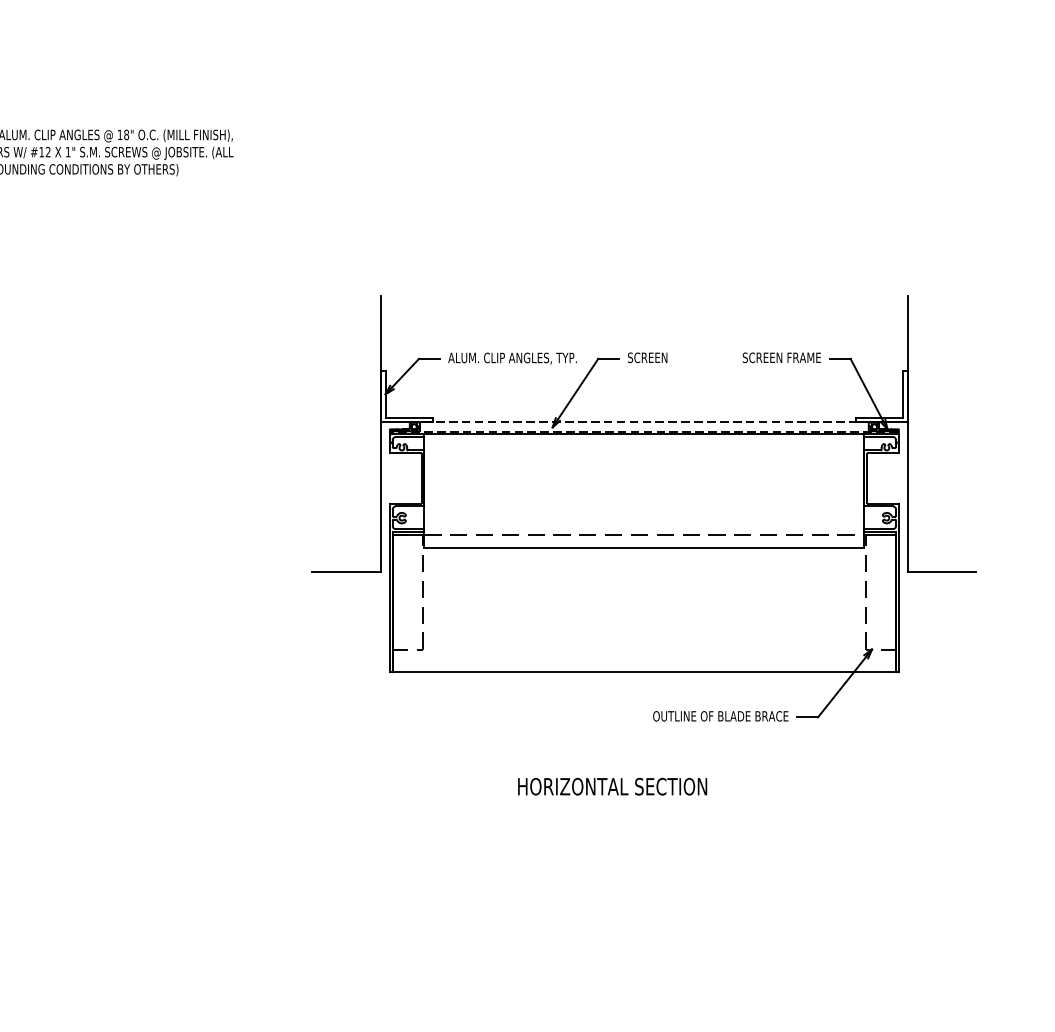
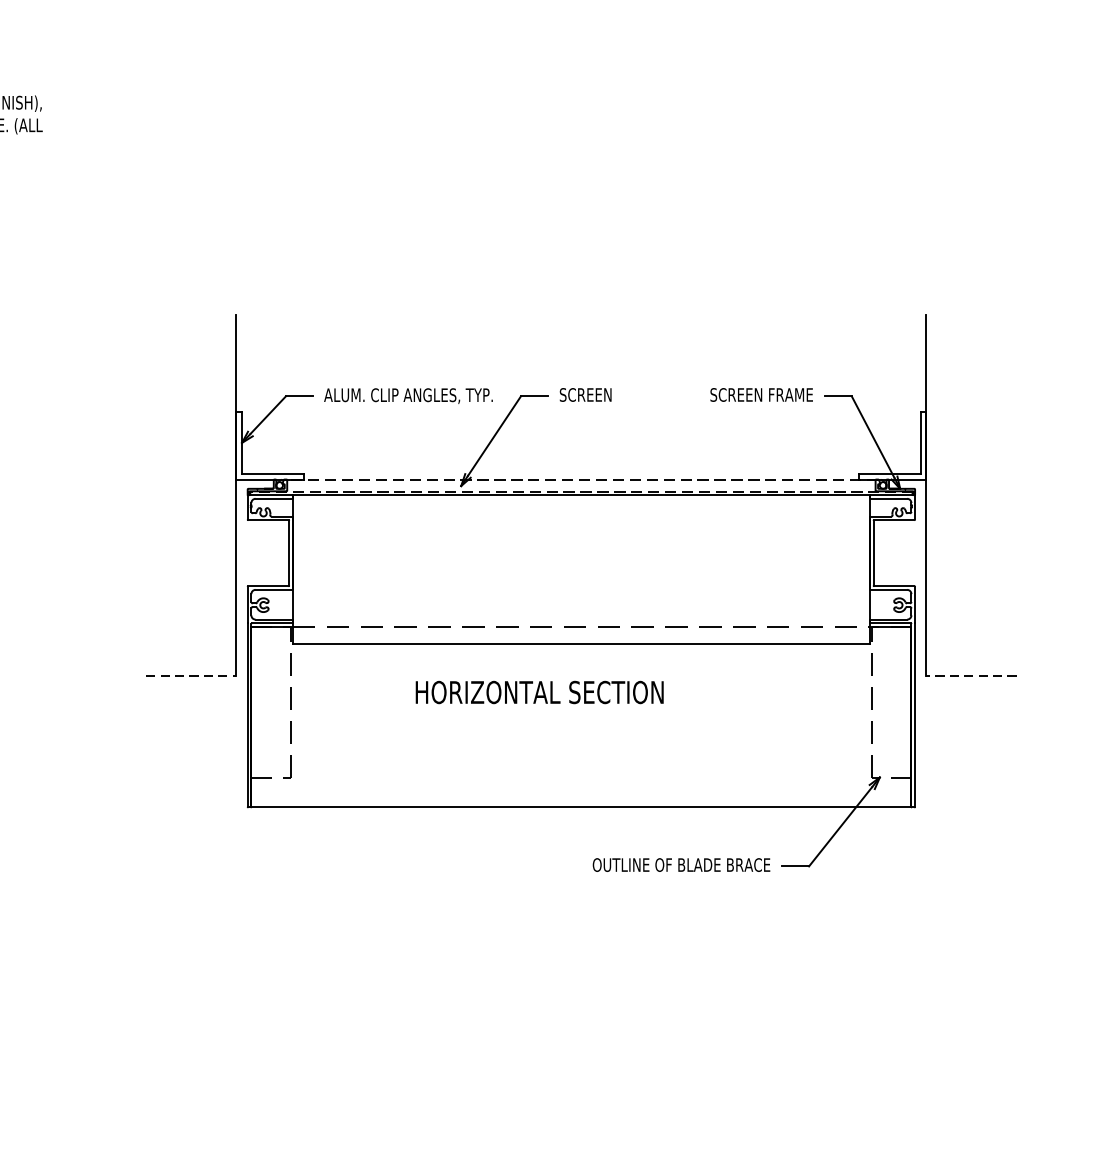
line: (347, 571) -> (192, 675), solid -> dashed
line: (941, 571) -> (970, 675), solid -> dashed
text: (612, 786) -> (539, 692), moved

